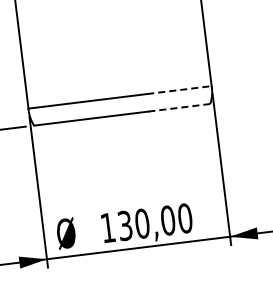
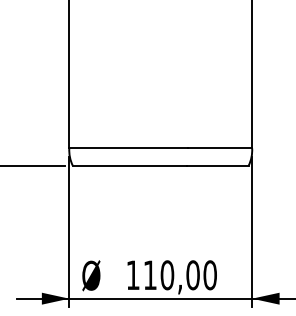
line: (179, 90) -> (220, 148), dashed -> solid
line: (179, 107) -> (217, 165), dashed -> solid
text: (124, 226) -> (149, 275), 130,00 -> 110,00

